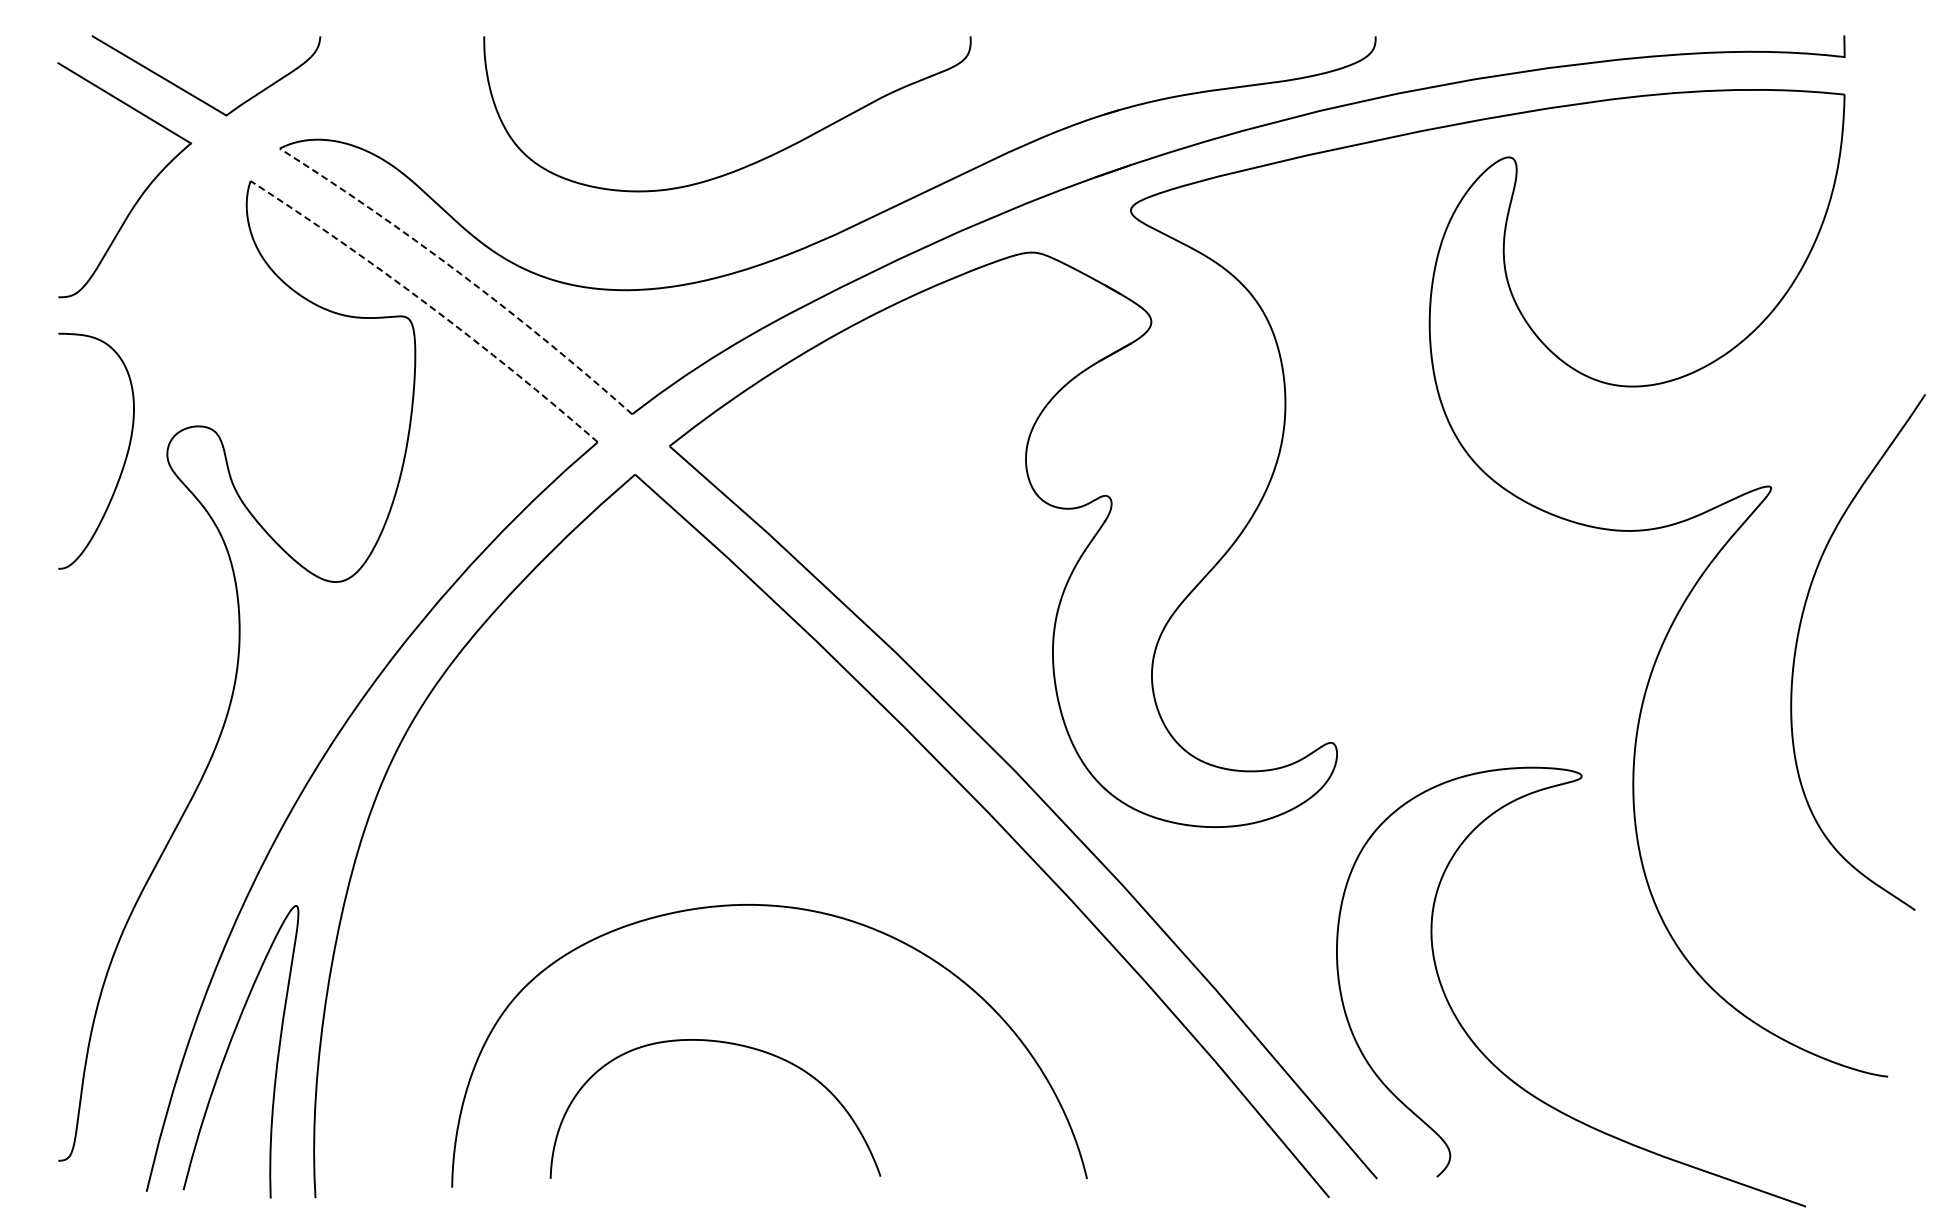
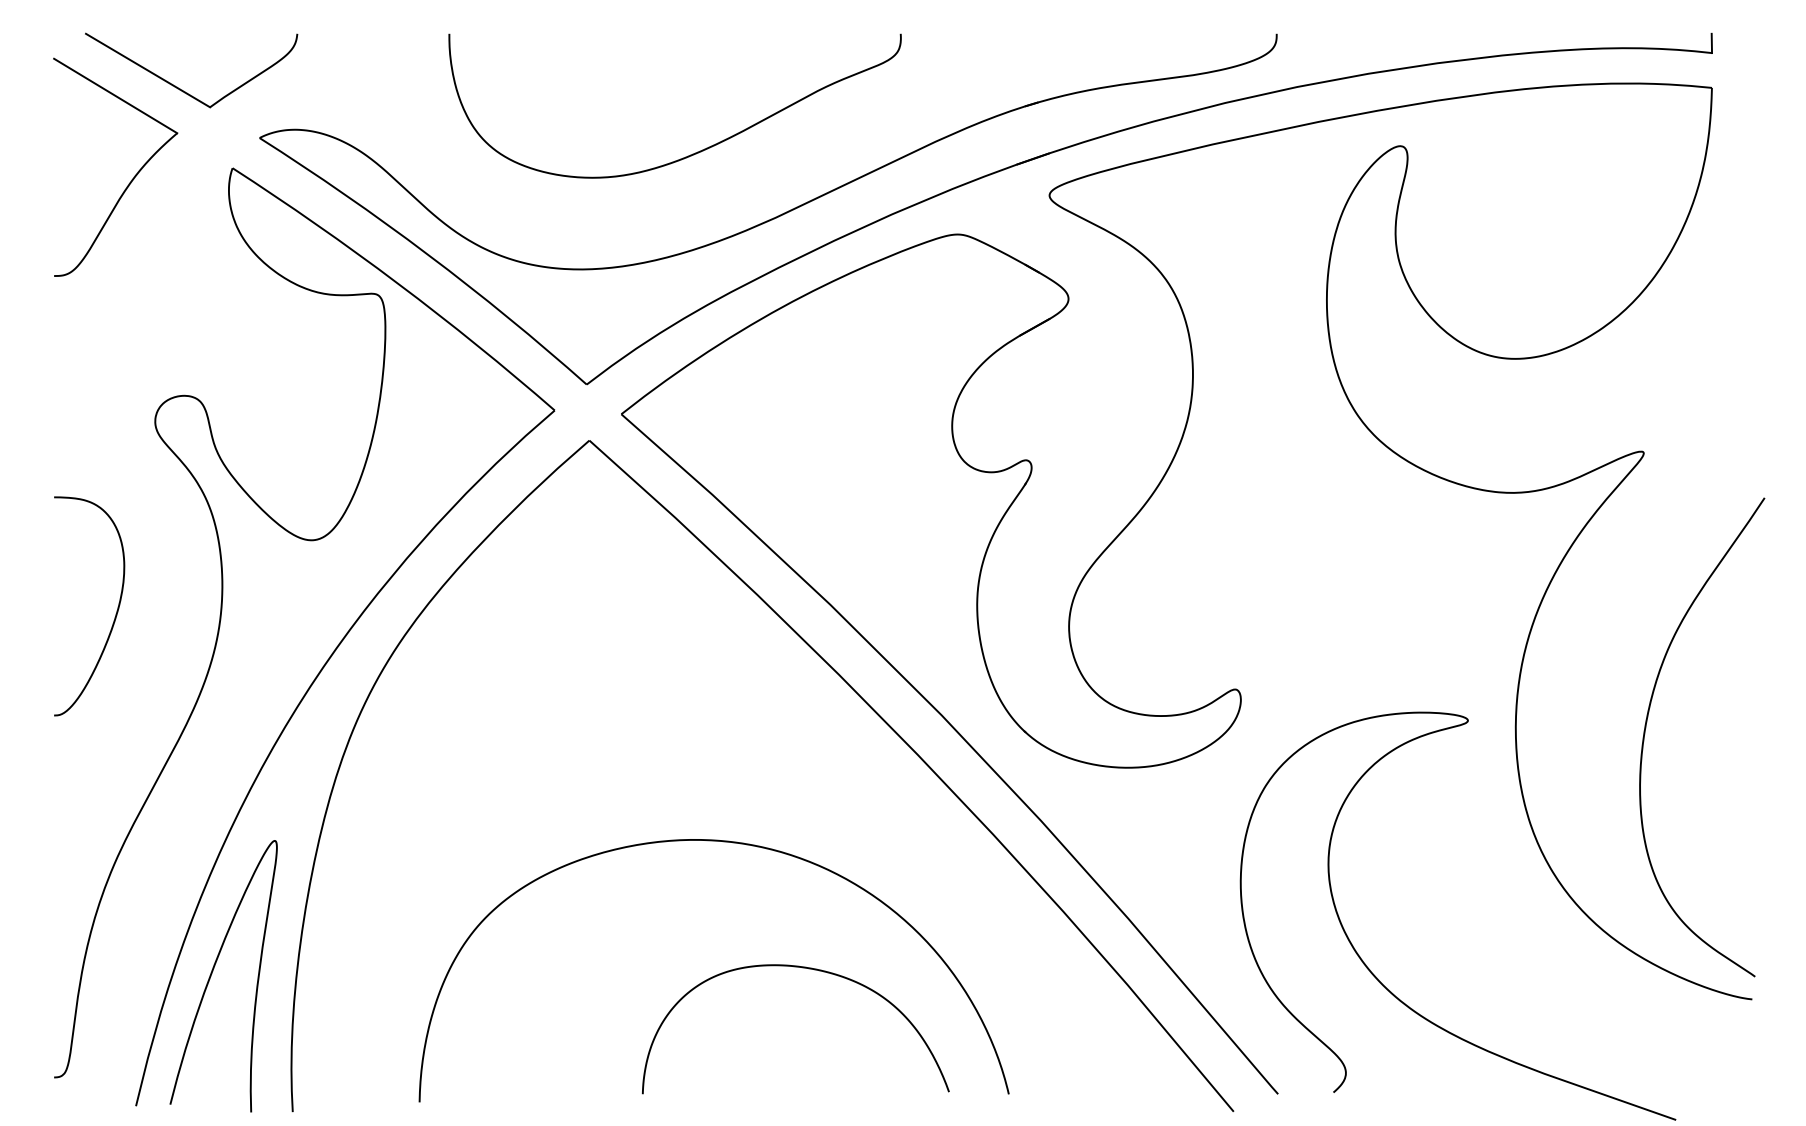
arc: (461, 274) -> (428, 254), dashed -> solid
arc: (428, 305) -> (397, 283), dashed -> solid
curve: (125, 456) -> (116, 611), moved
curve: (1797, 645) -> (1645, 730), moved
curve: (723, 1043) -> (803, 968), moved

